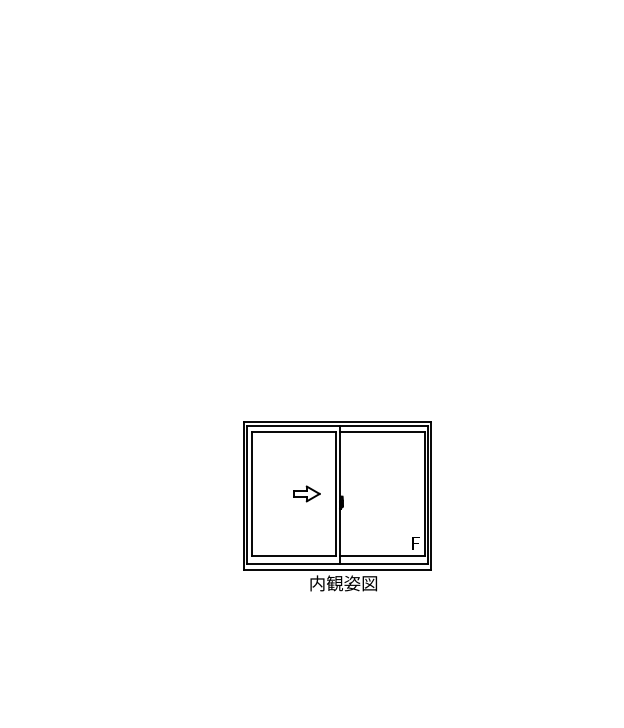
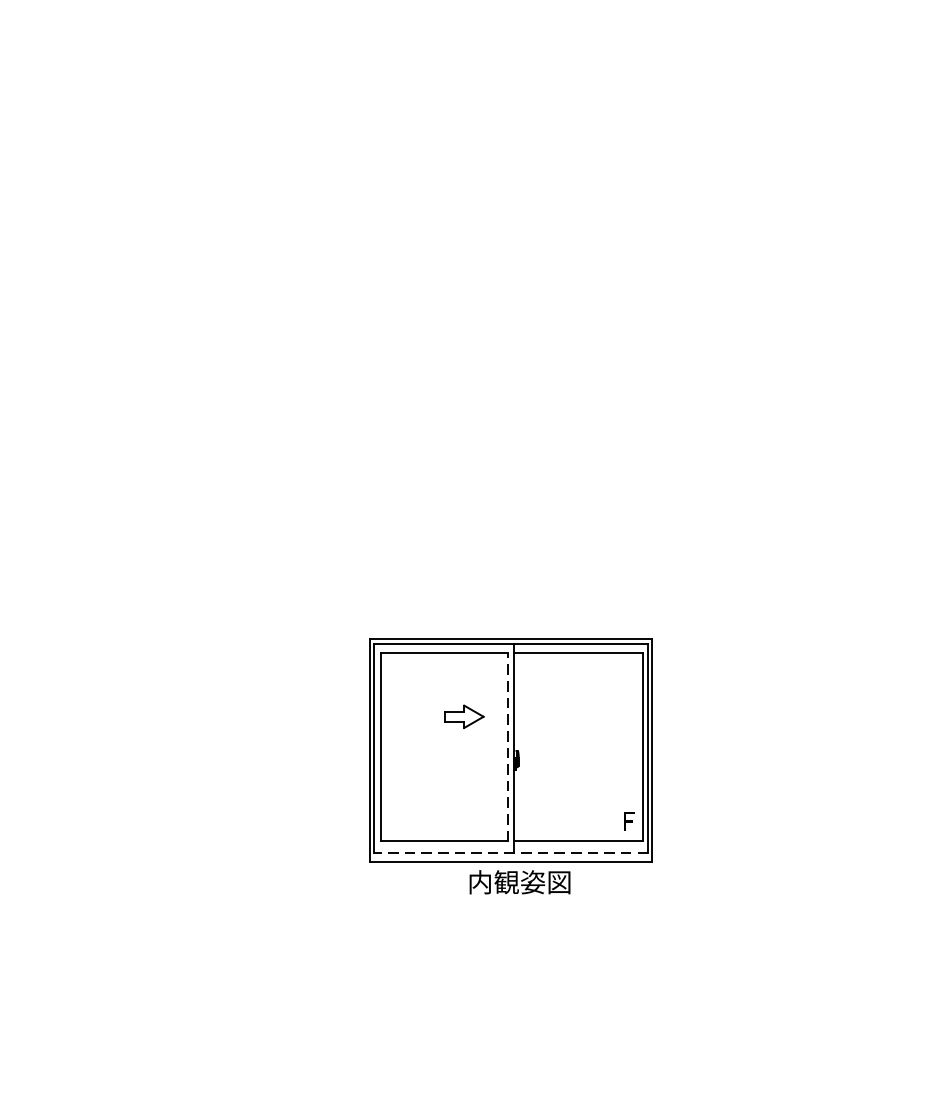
part: (306, 493) -> (463, 716), moved
line: (335, 493) -> (507, 746), solid -> dashed
line: (337, 564) -> (510, 853), solid -> dashed

